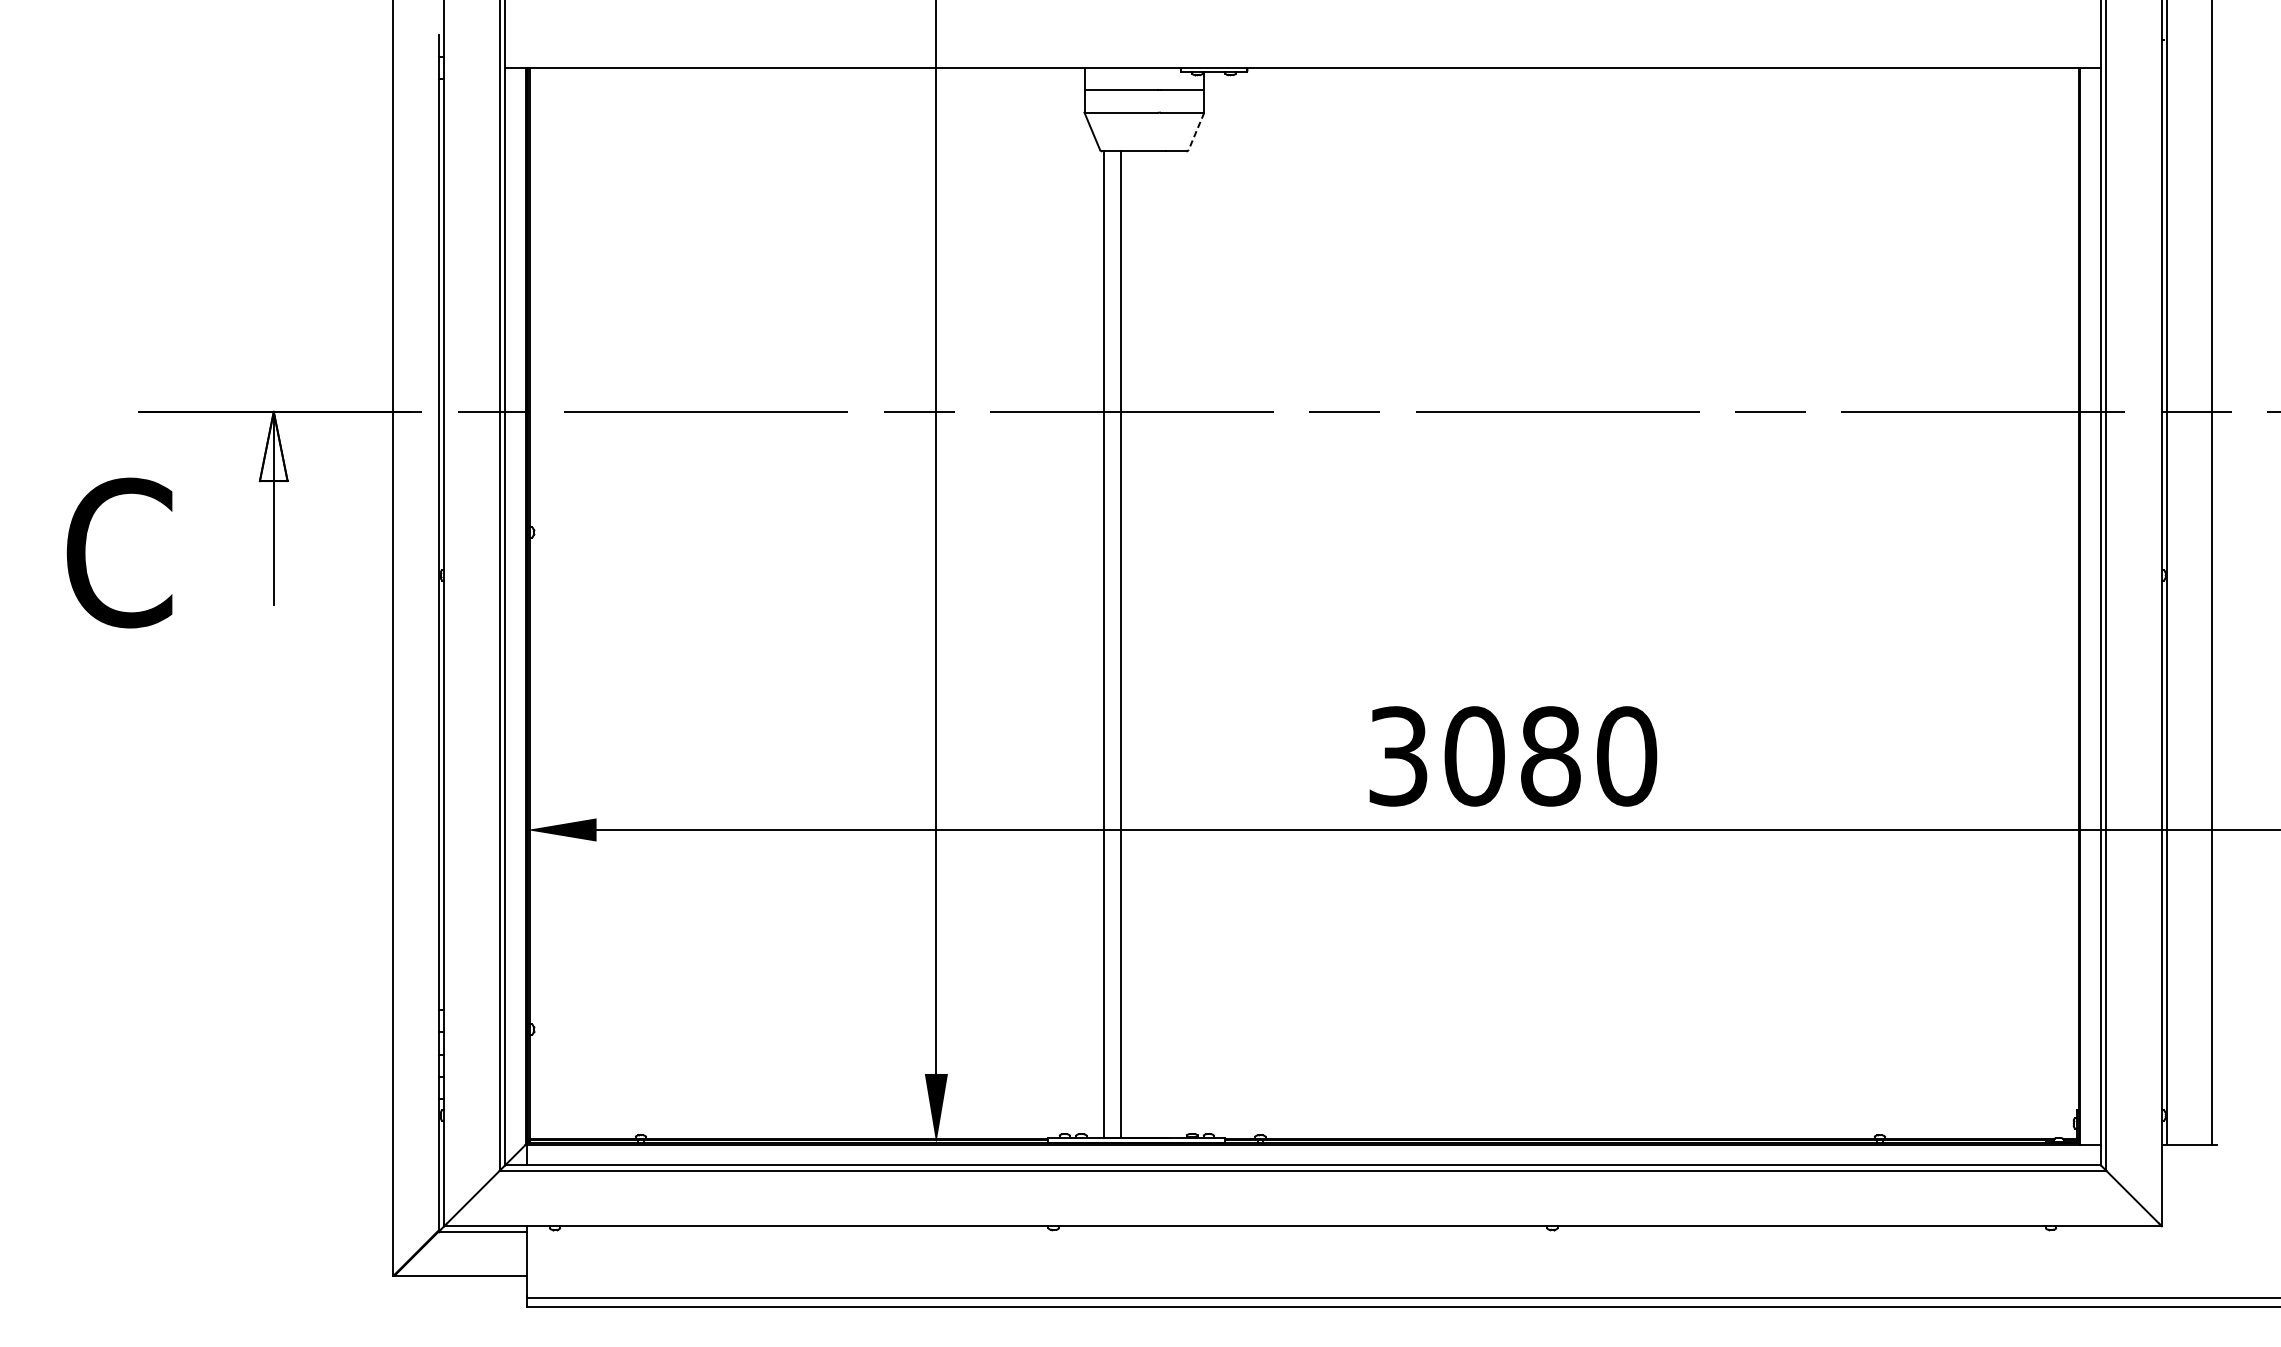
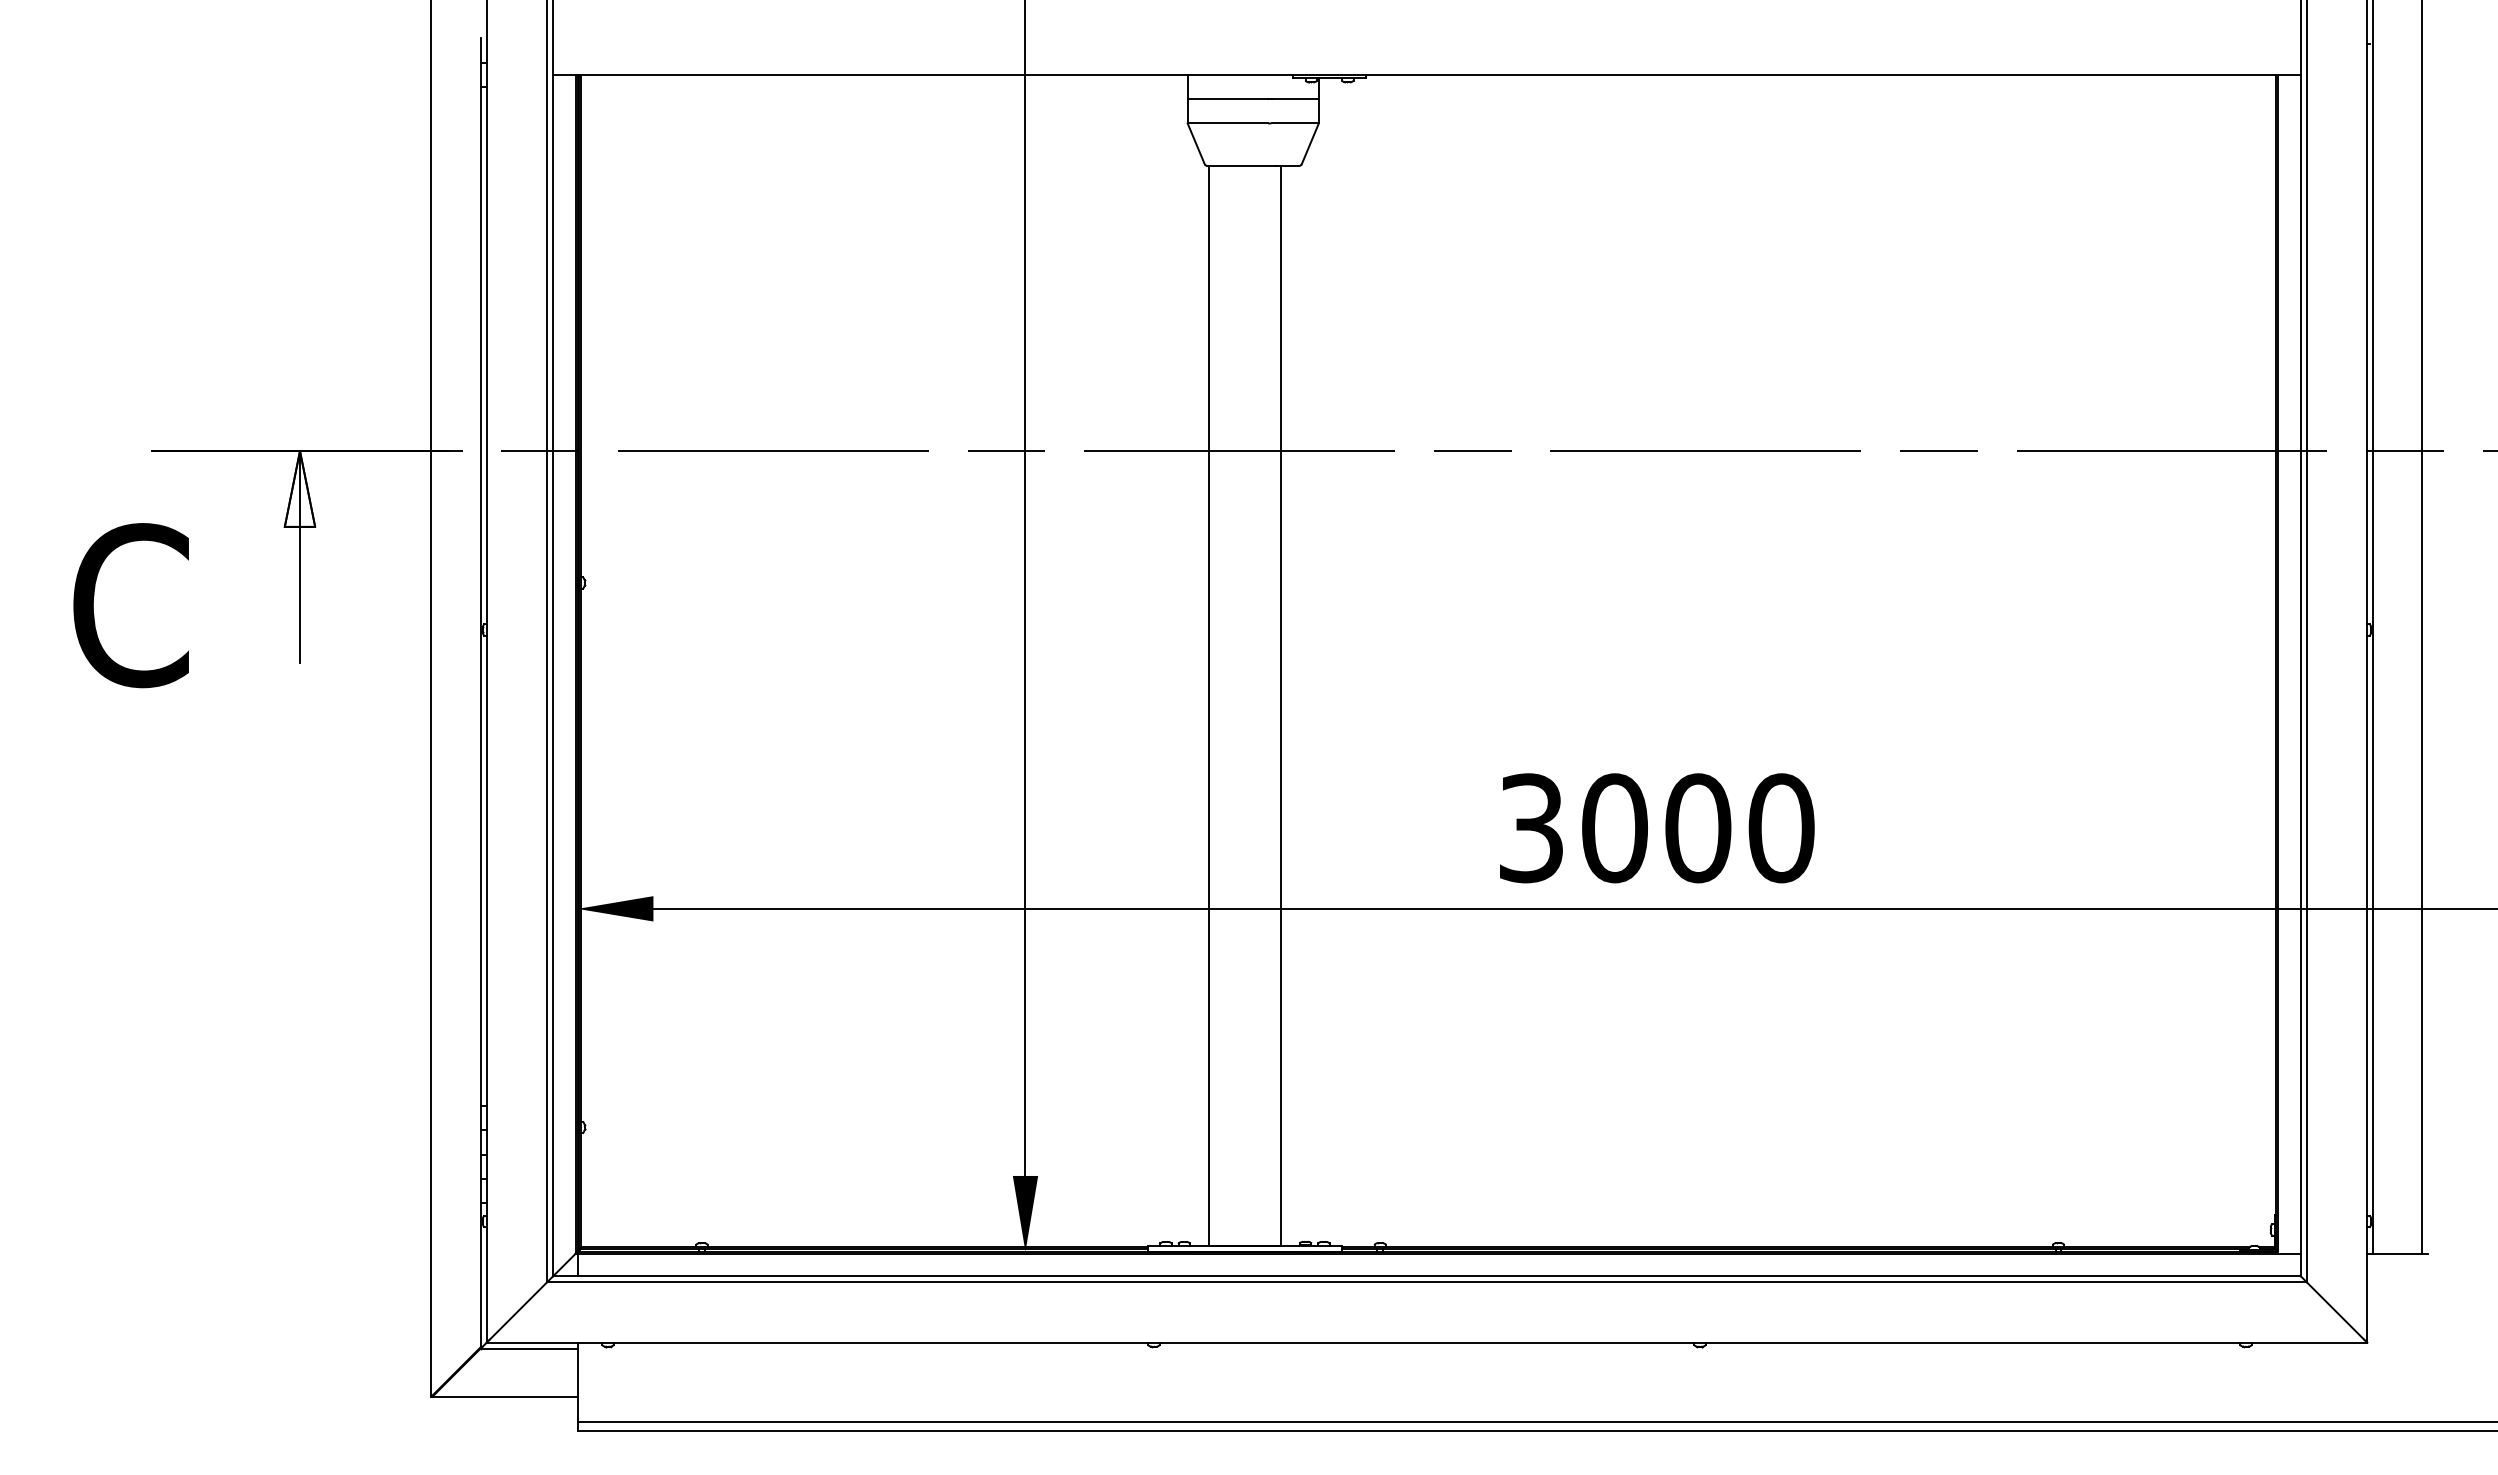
line: (1196, 131) -> (1310, 144), dashed -> solid
line: (1120, 644) -> (1281, 705), moved
text: (1551, 756) -> (1698, 828), 3080 -> 3000

